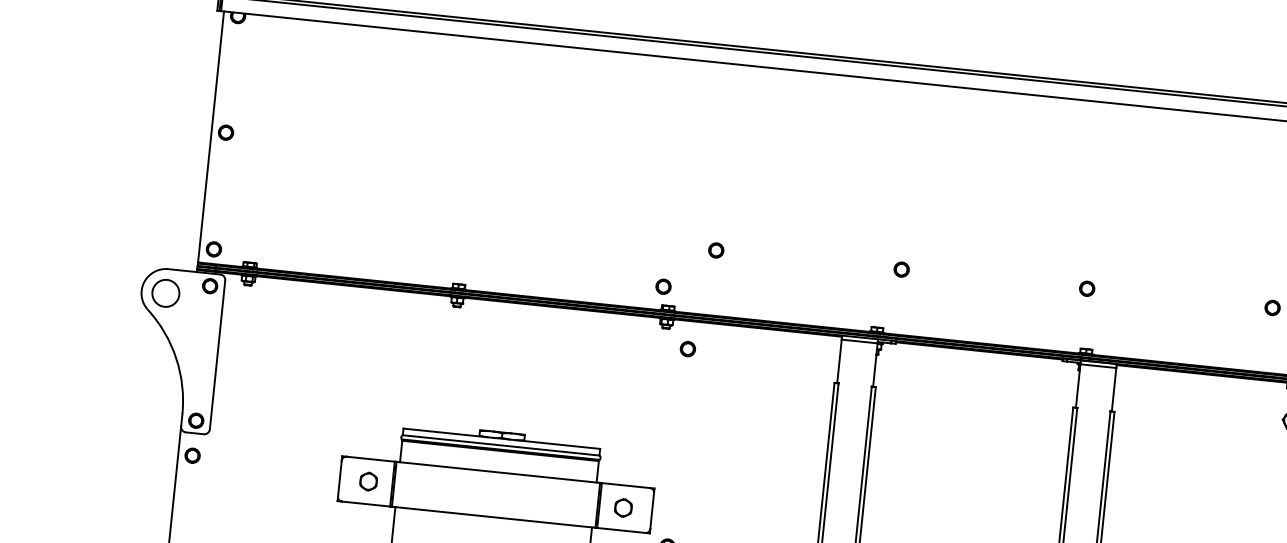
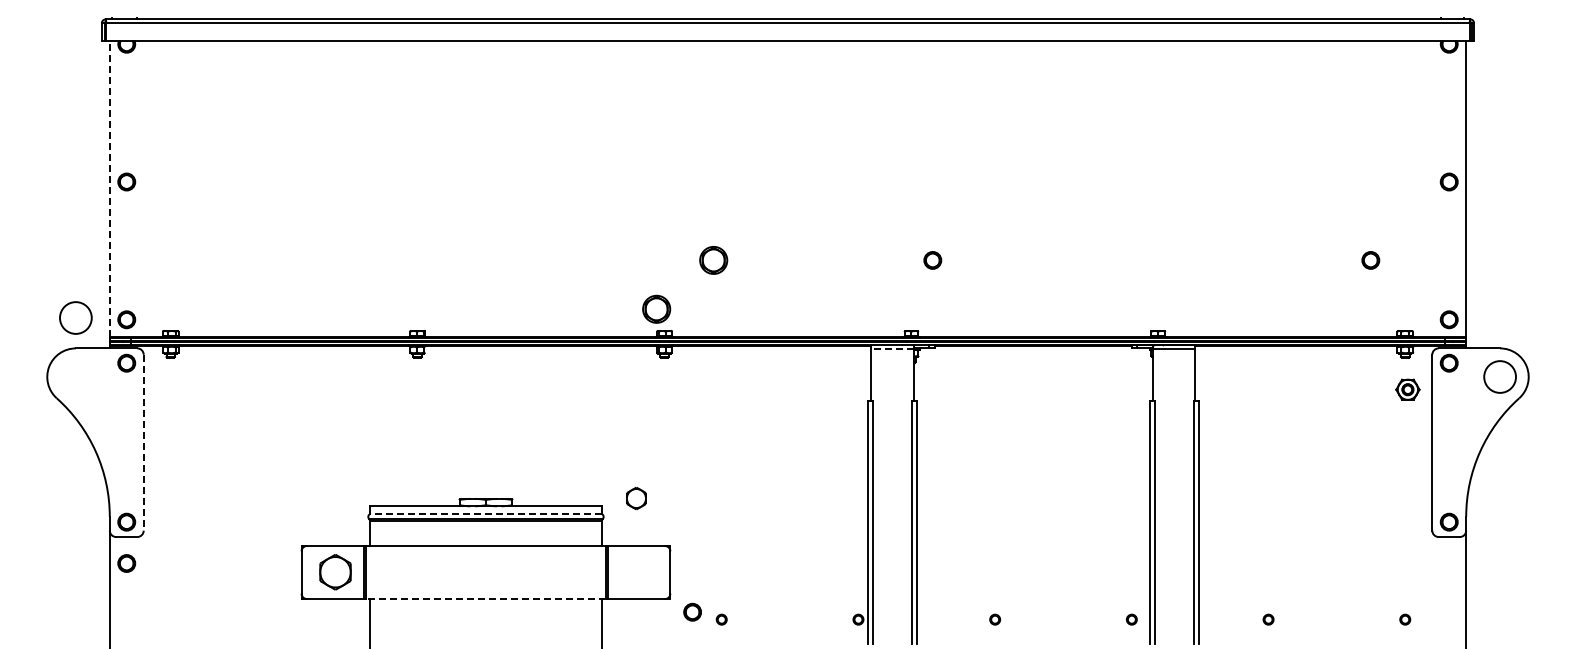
line: (210, 136) -> (109, 188), solid -> dashed
part: (716, 250) -> (713, 260), size x1.6
part: (663, 286) -> (656, 308), size x1.6
part: (1086, 288) -> (1151, 260), removed
circle: (165, 292) -> (75, 317), moved
line: (858, 341) -> (891, 349), solid -> dashed
part: (687, 348) -> (692, 378), removed
line: (217, 354) -> (143, 442), solid -> dashed
line: (500, 445) -> (485, 514), solid -> dashed
part: (368, 481) -> (335, 572), size x1.6
part: (623, 507) -> (636, 498), moved
line: (493, 517) -> (485, 599), solid -> dashed

